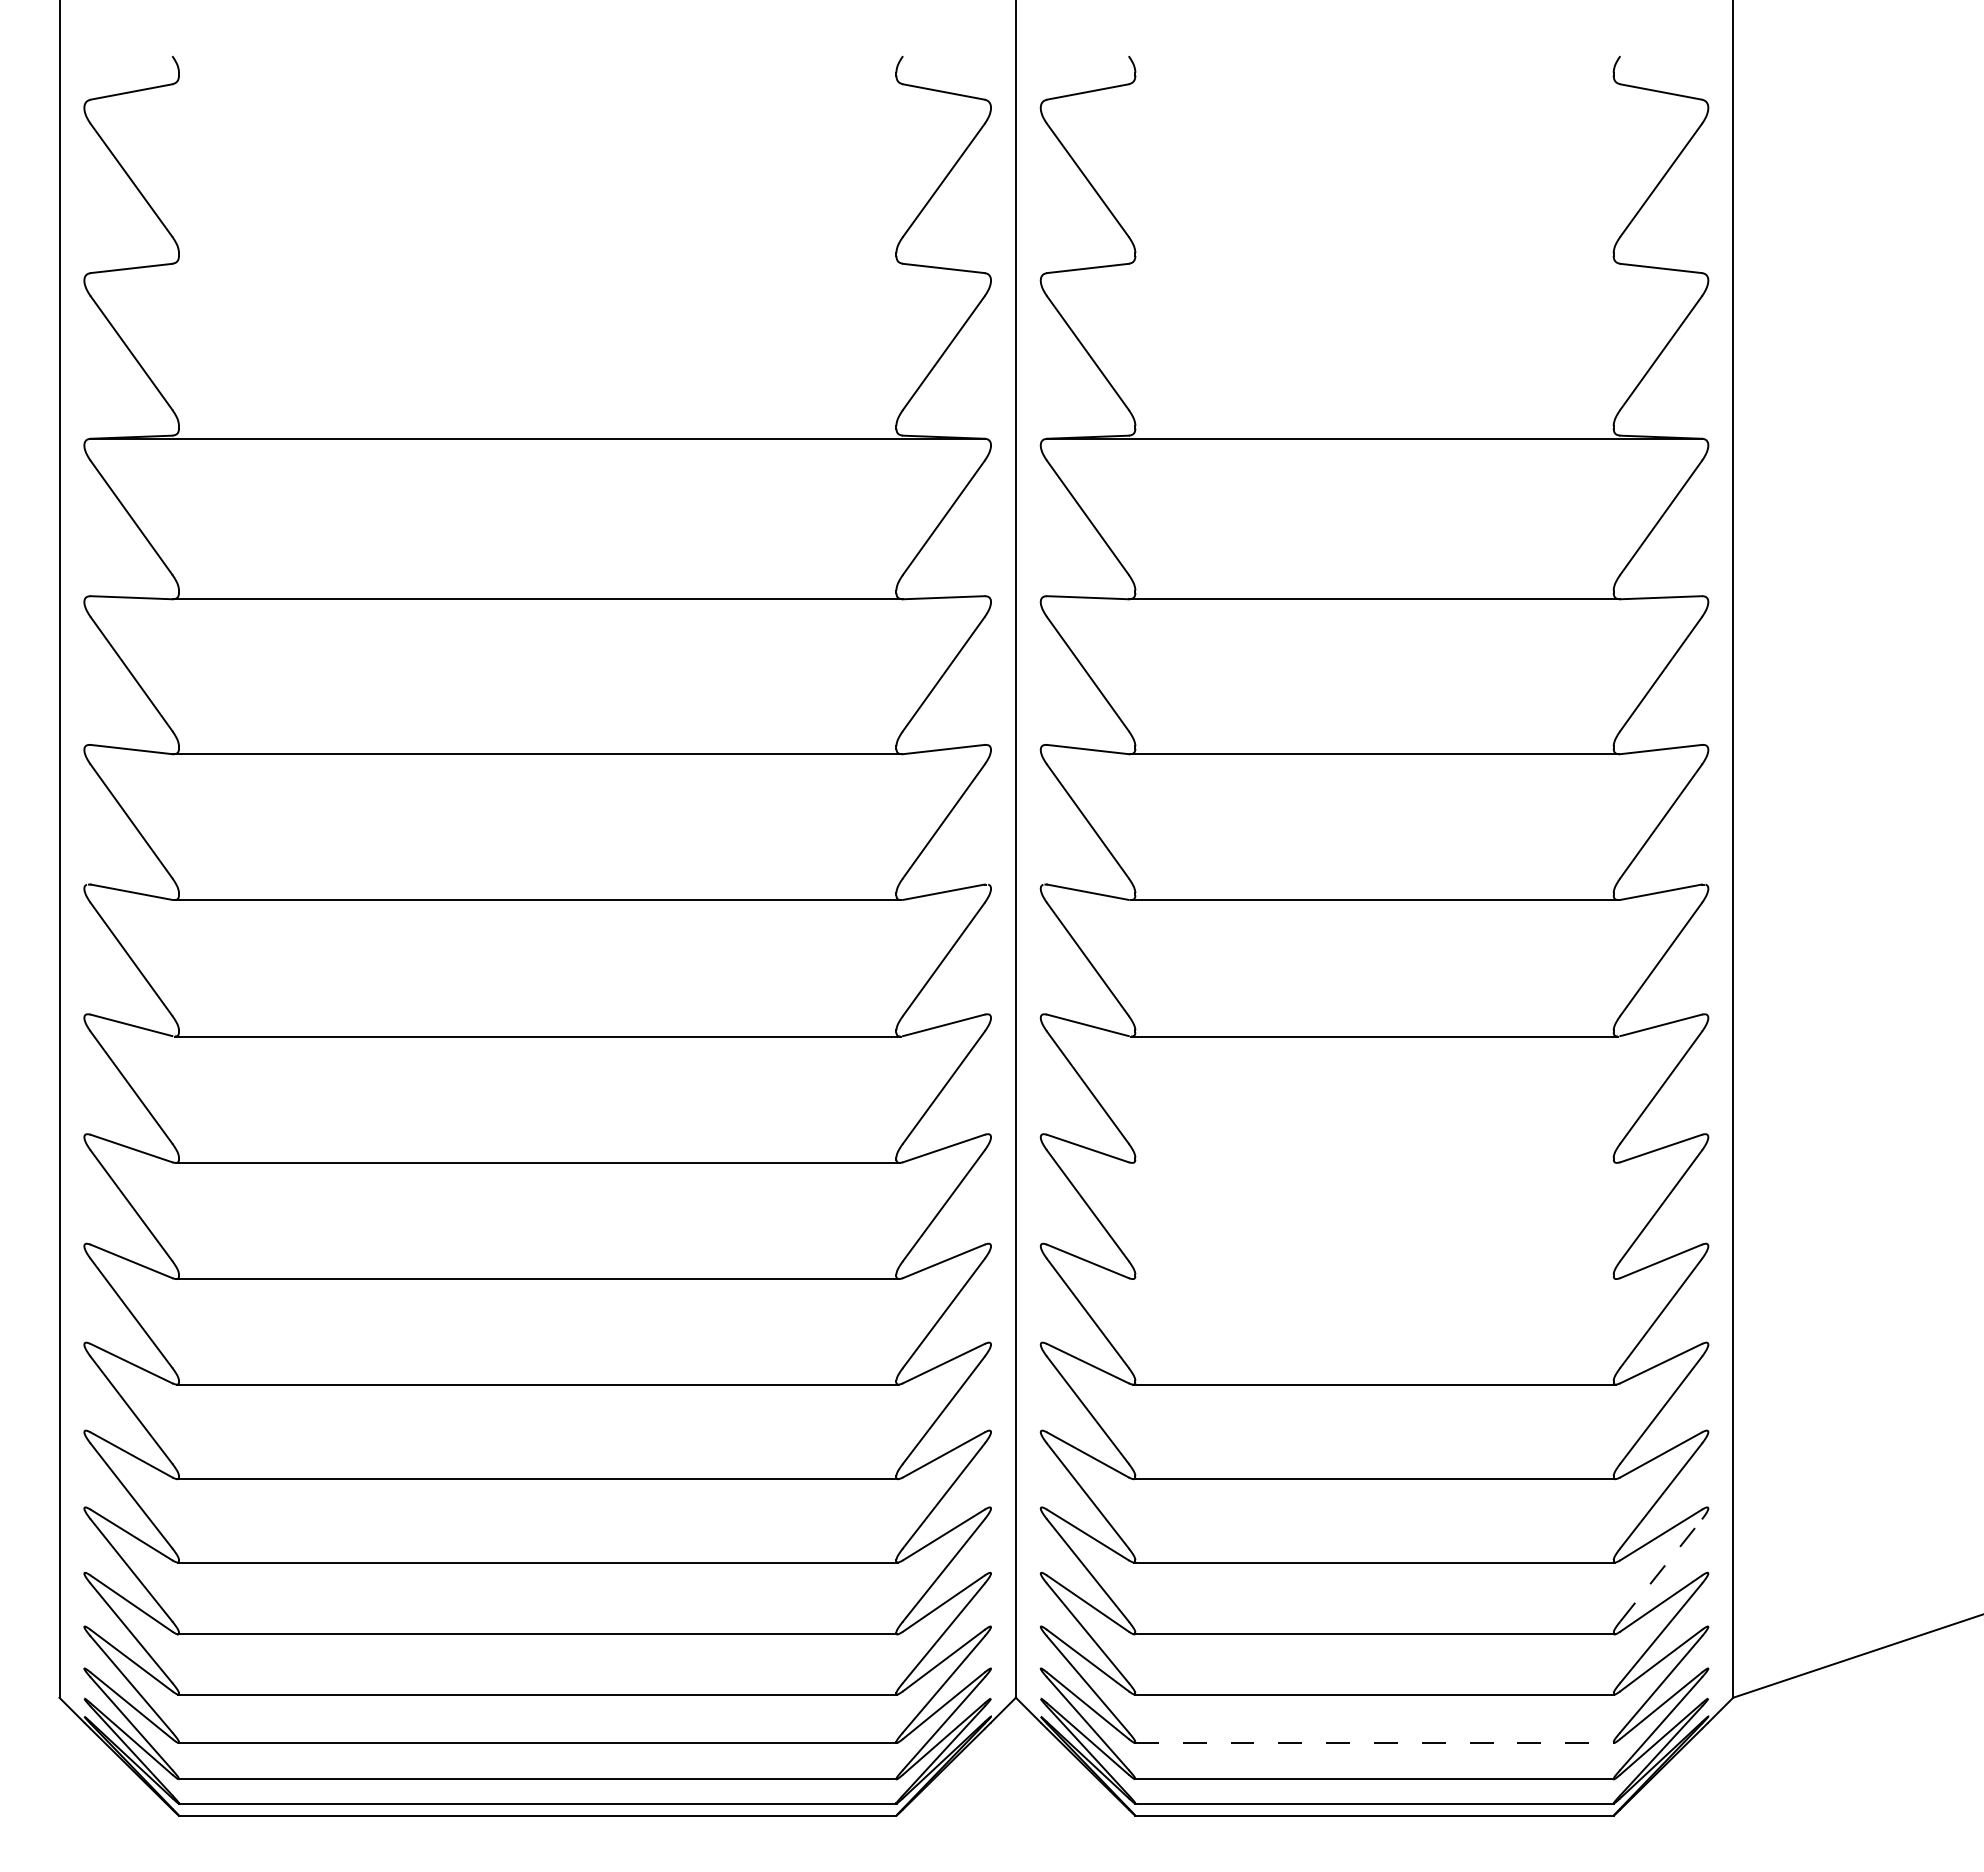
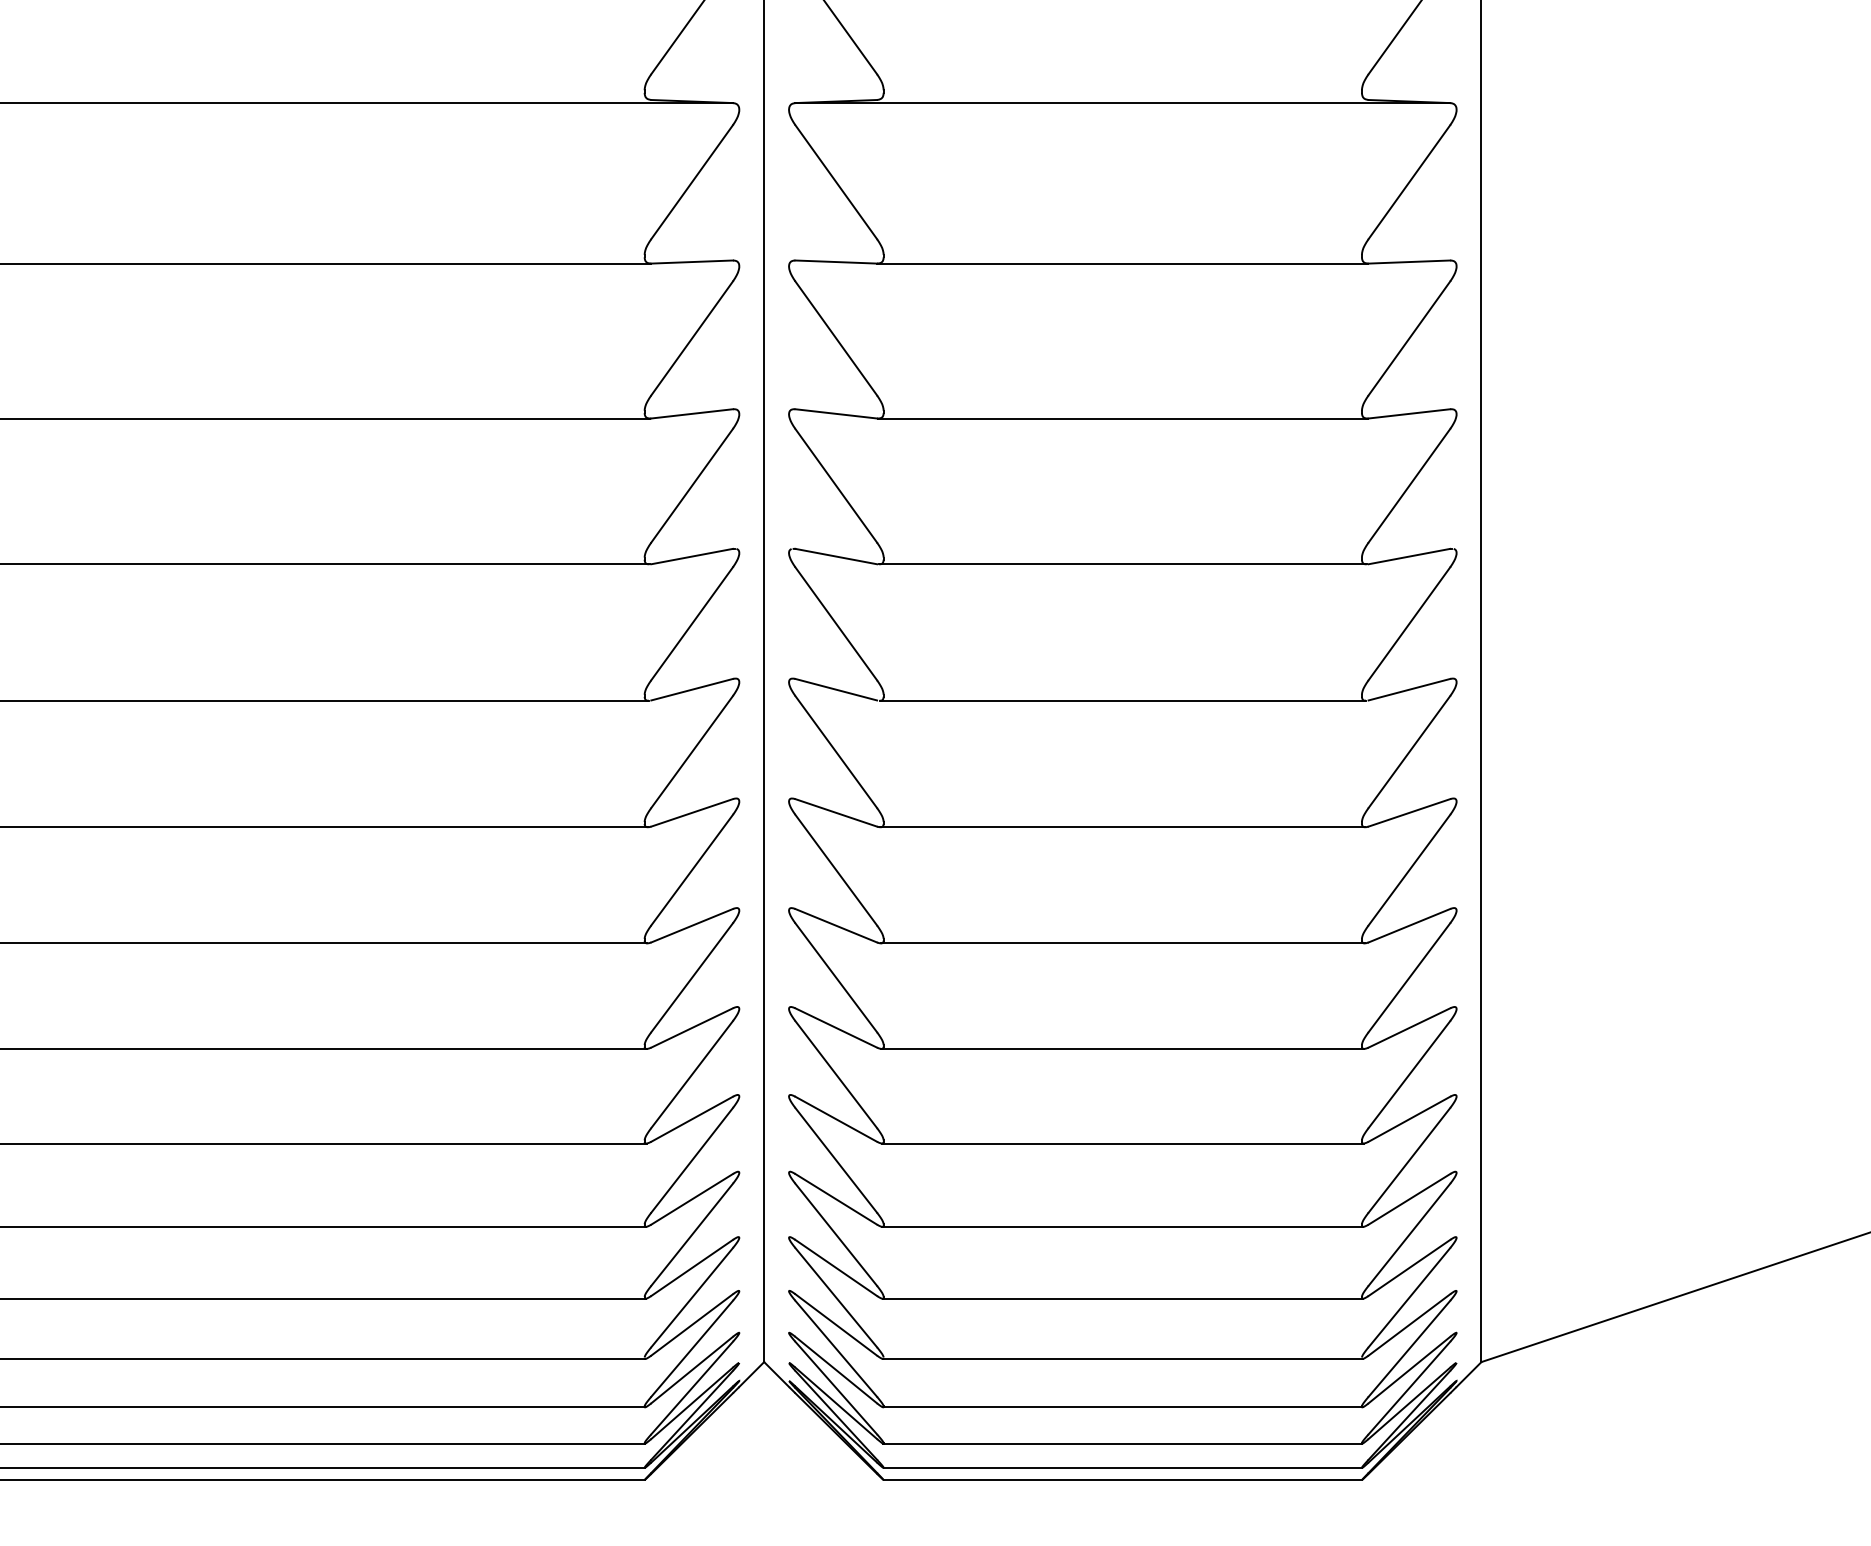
line: (1374, 1162) -> (1122, 826), added
line: (1374, 1279) -> (1122, 943), added
line: (1661, 1570) -> (1409, 1234), dashed -> solid
line: (1374, 1743) -> (1122, 1407), dashed -> solid

